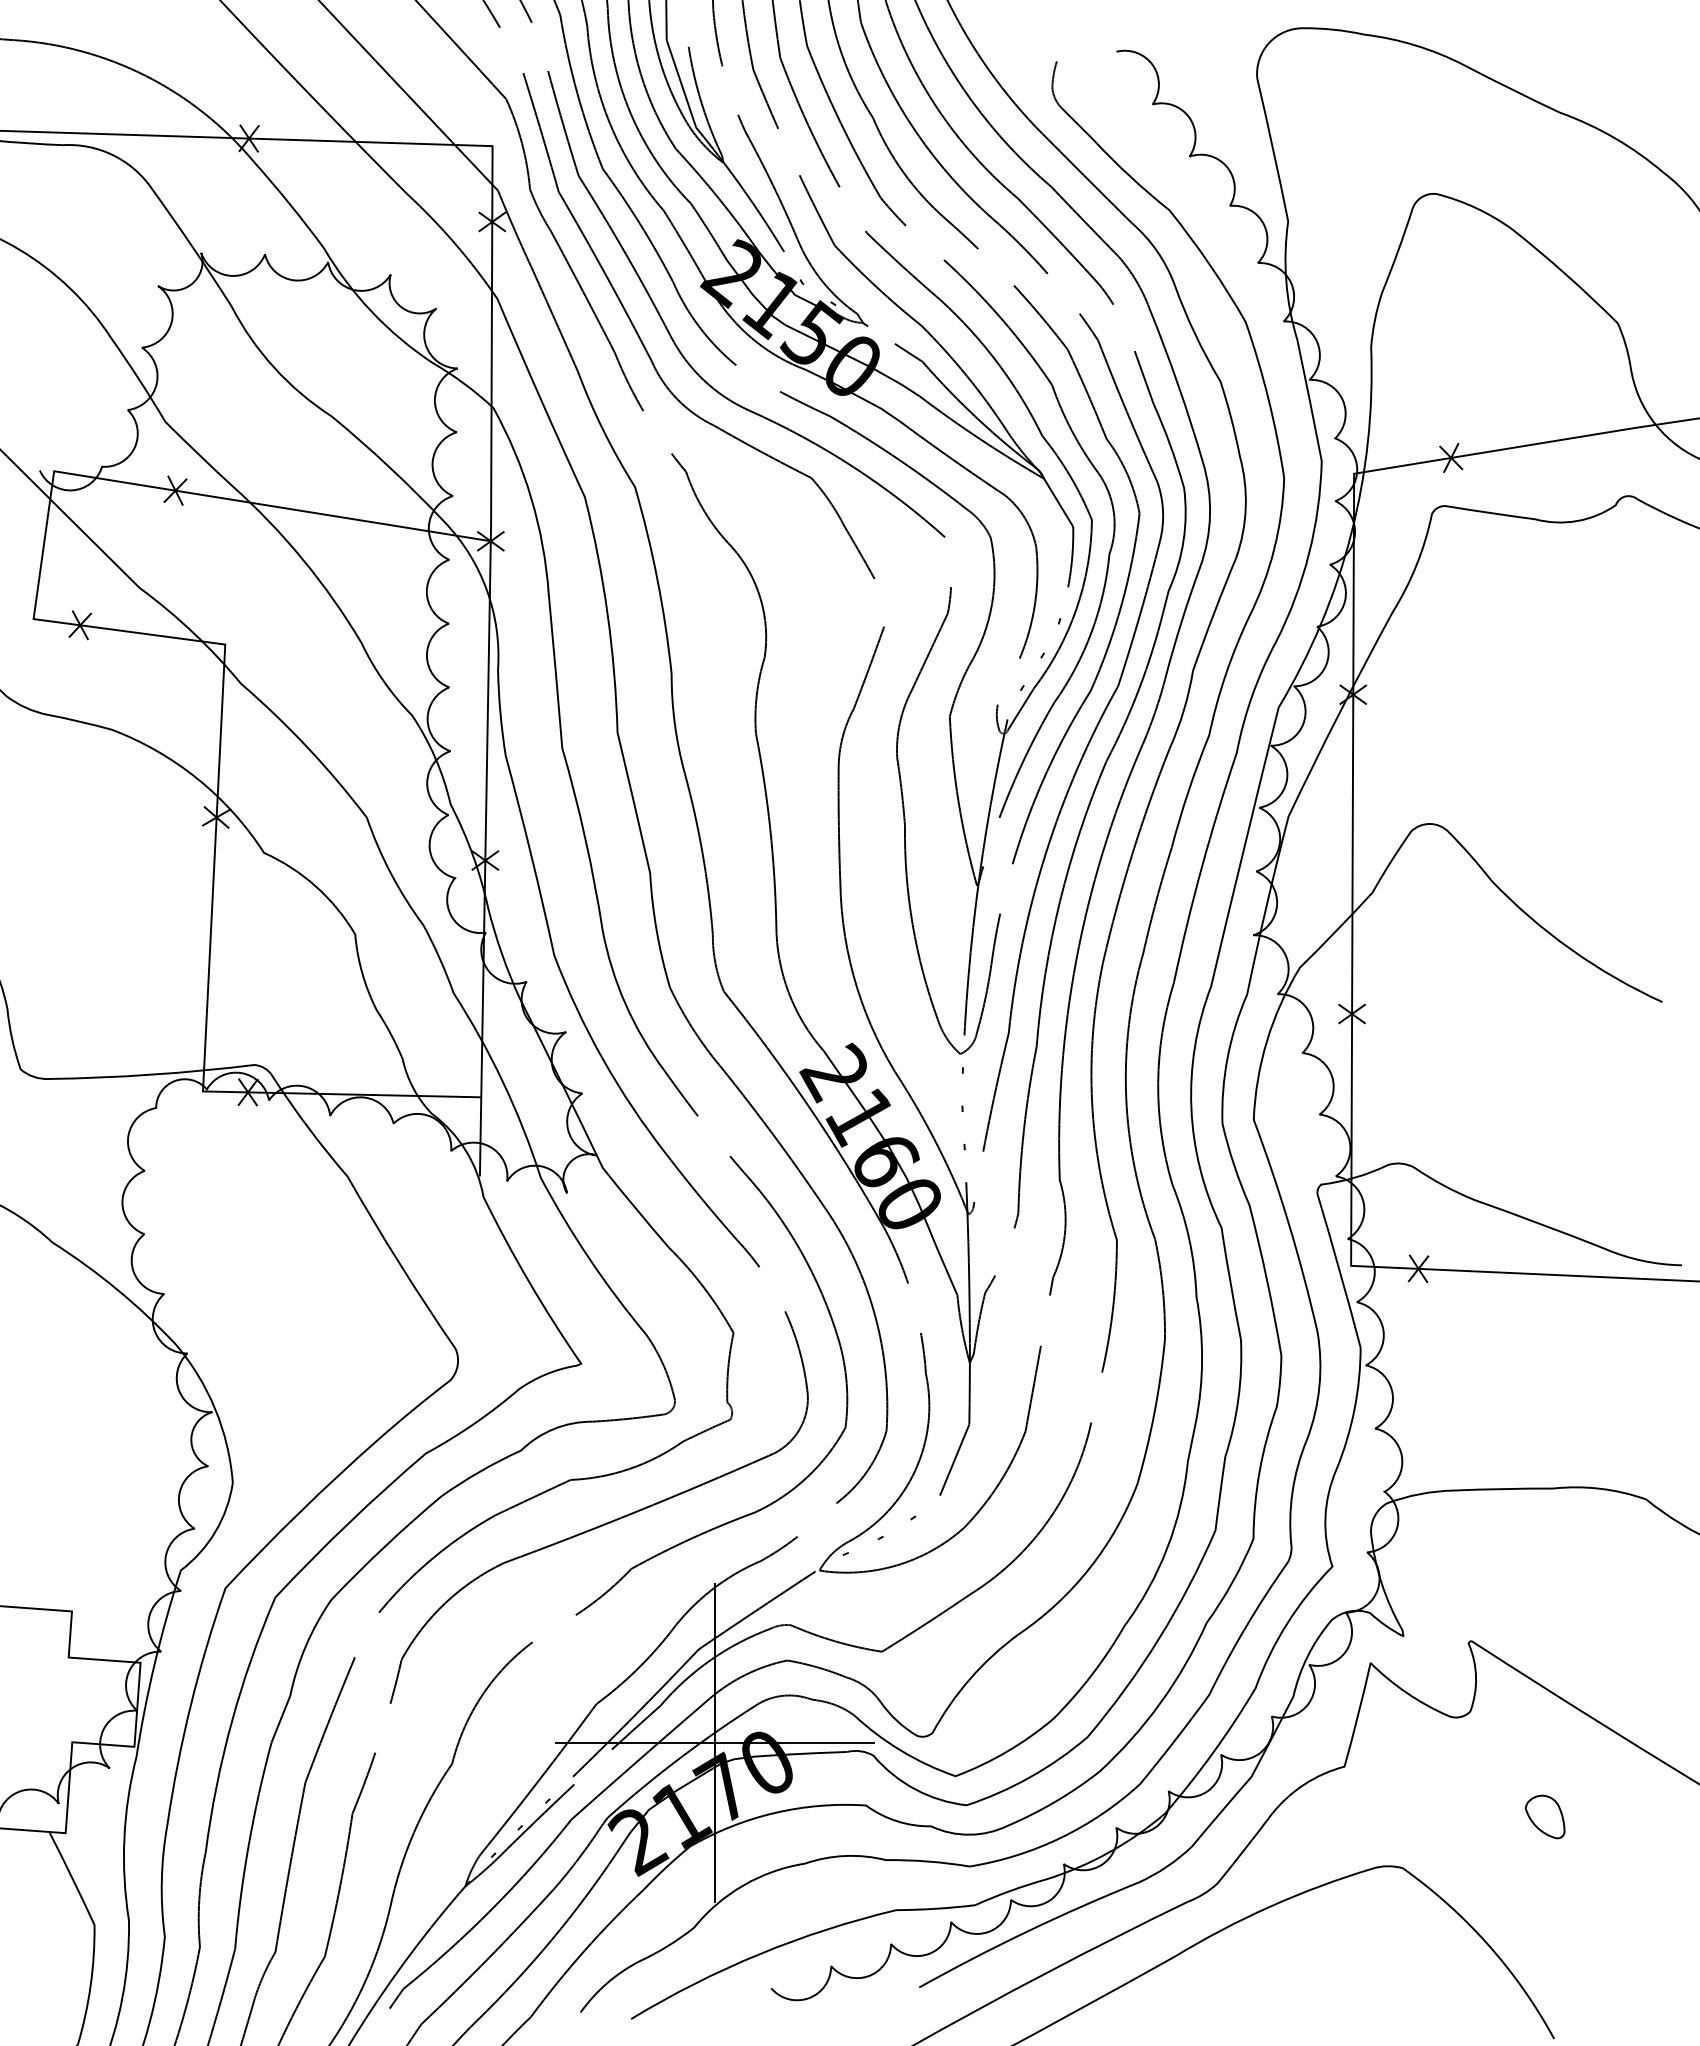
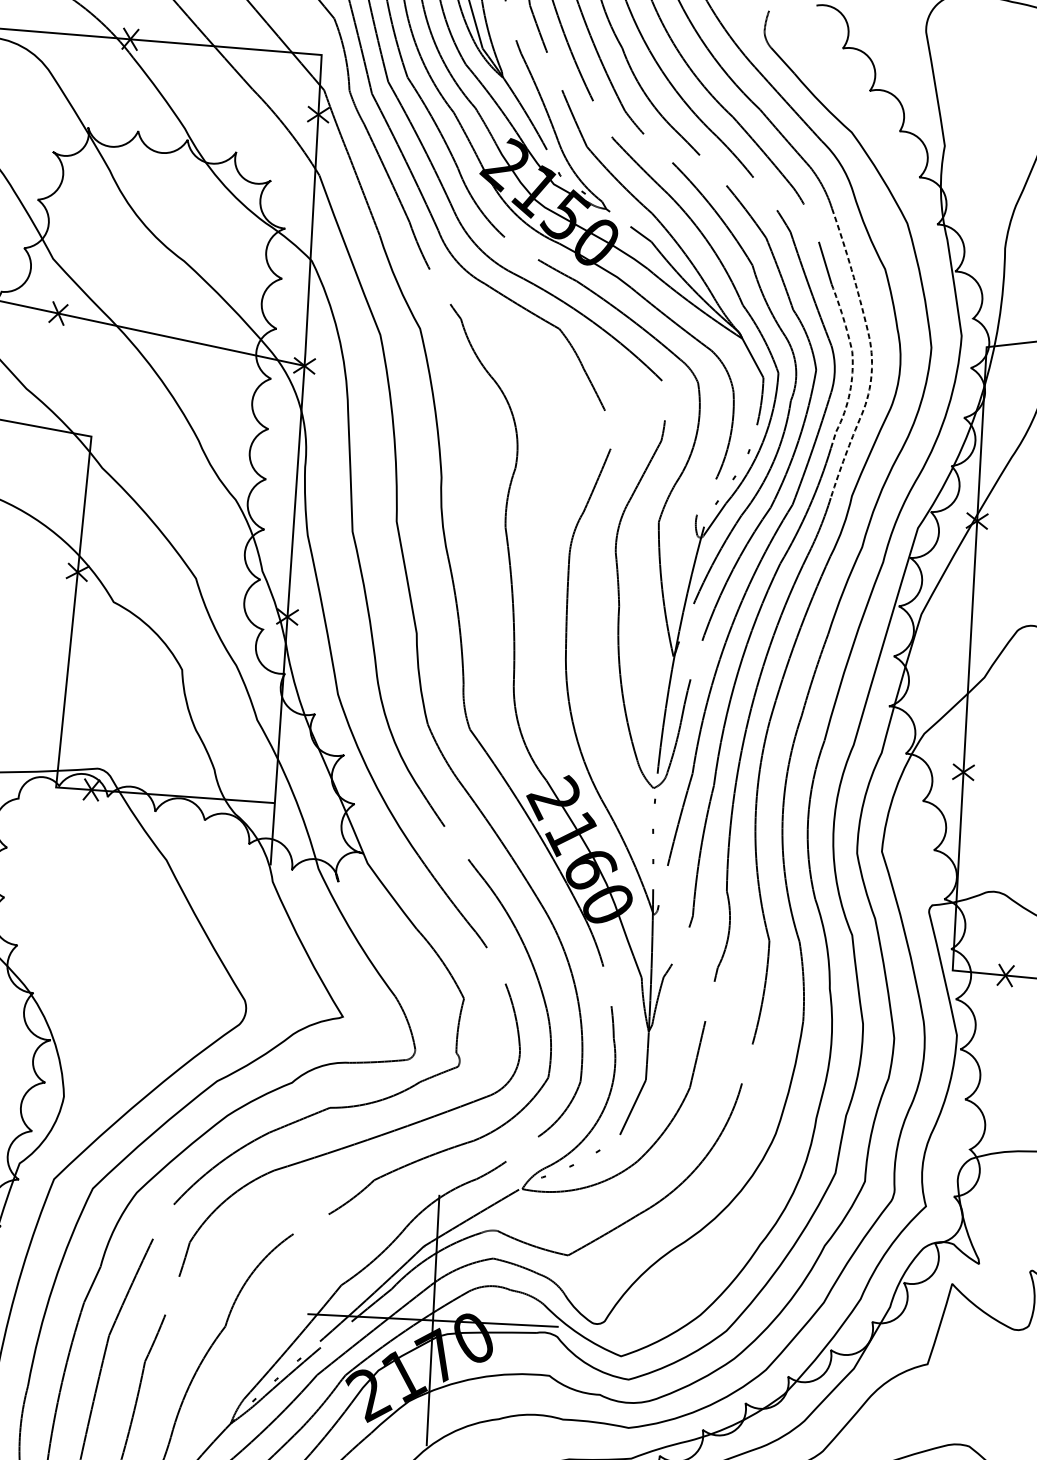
line: (1209, 493) -> (872, 356), solid -> dashed
line: (1185, 509) -> (852, 368), solid -> dashed

